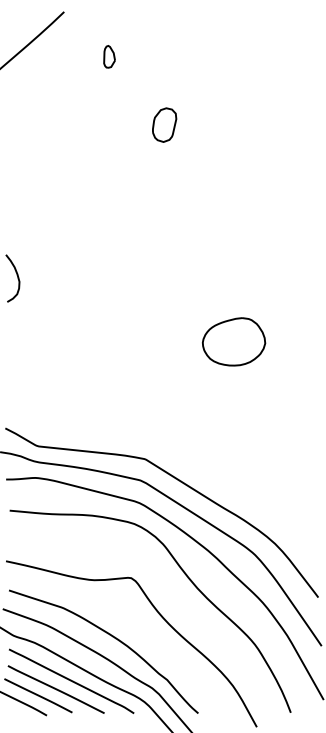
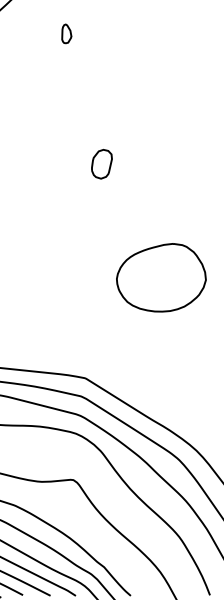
part: (109, 56) -> (66, 33), moved
part: (164, 124) -> (101, 163), moved
part: (233, 341) -> (160, 277), size x1.67

